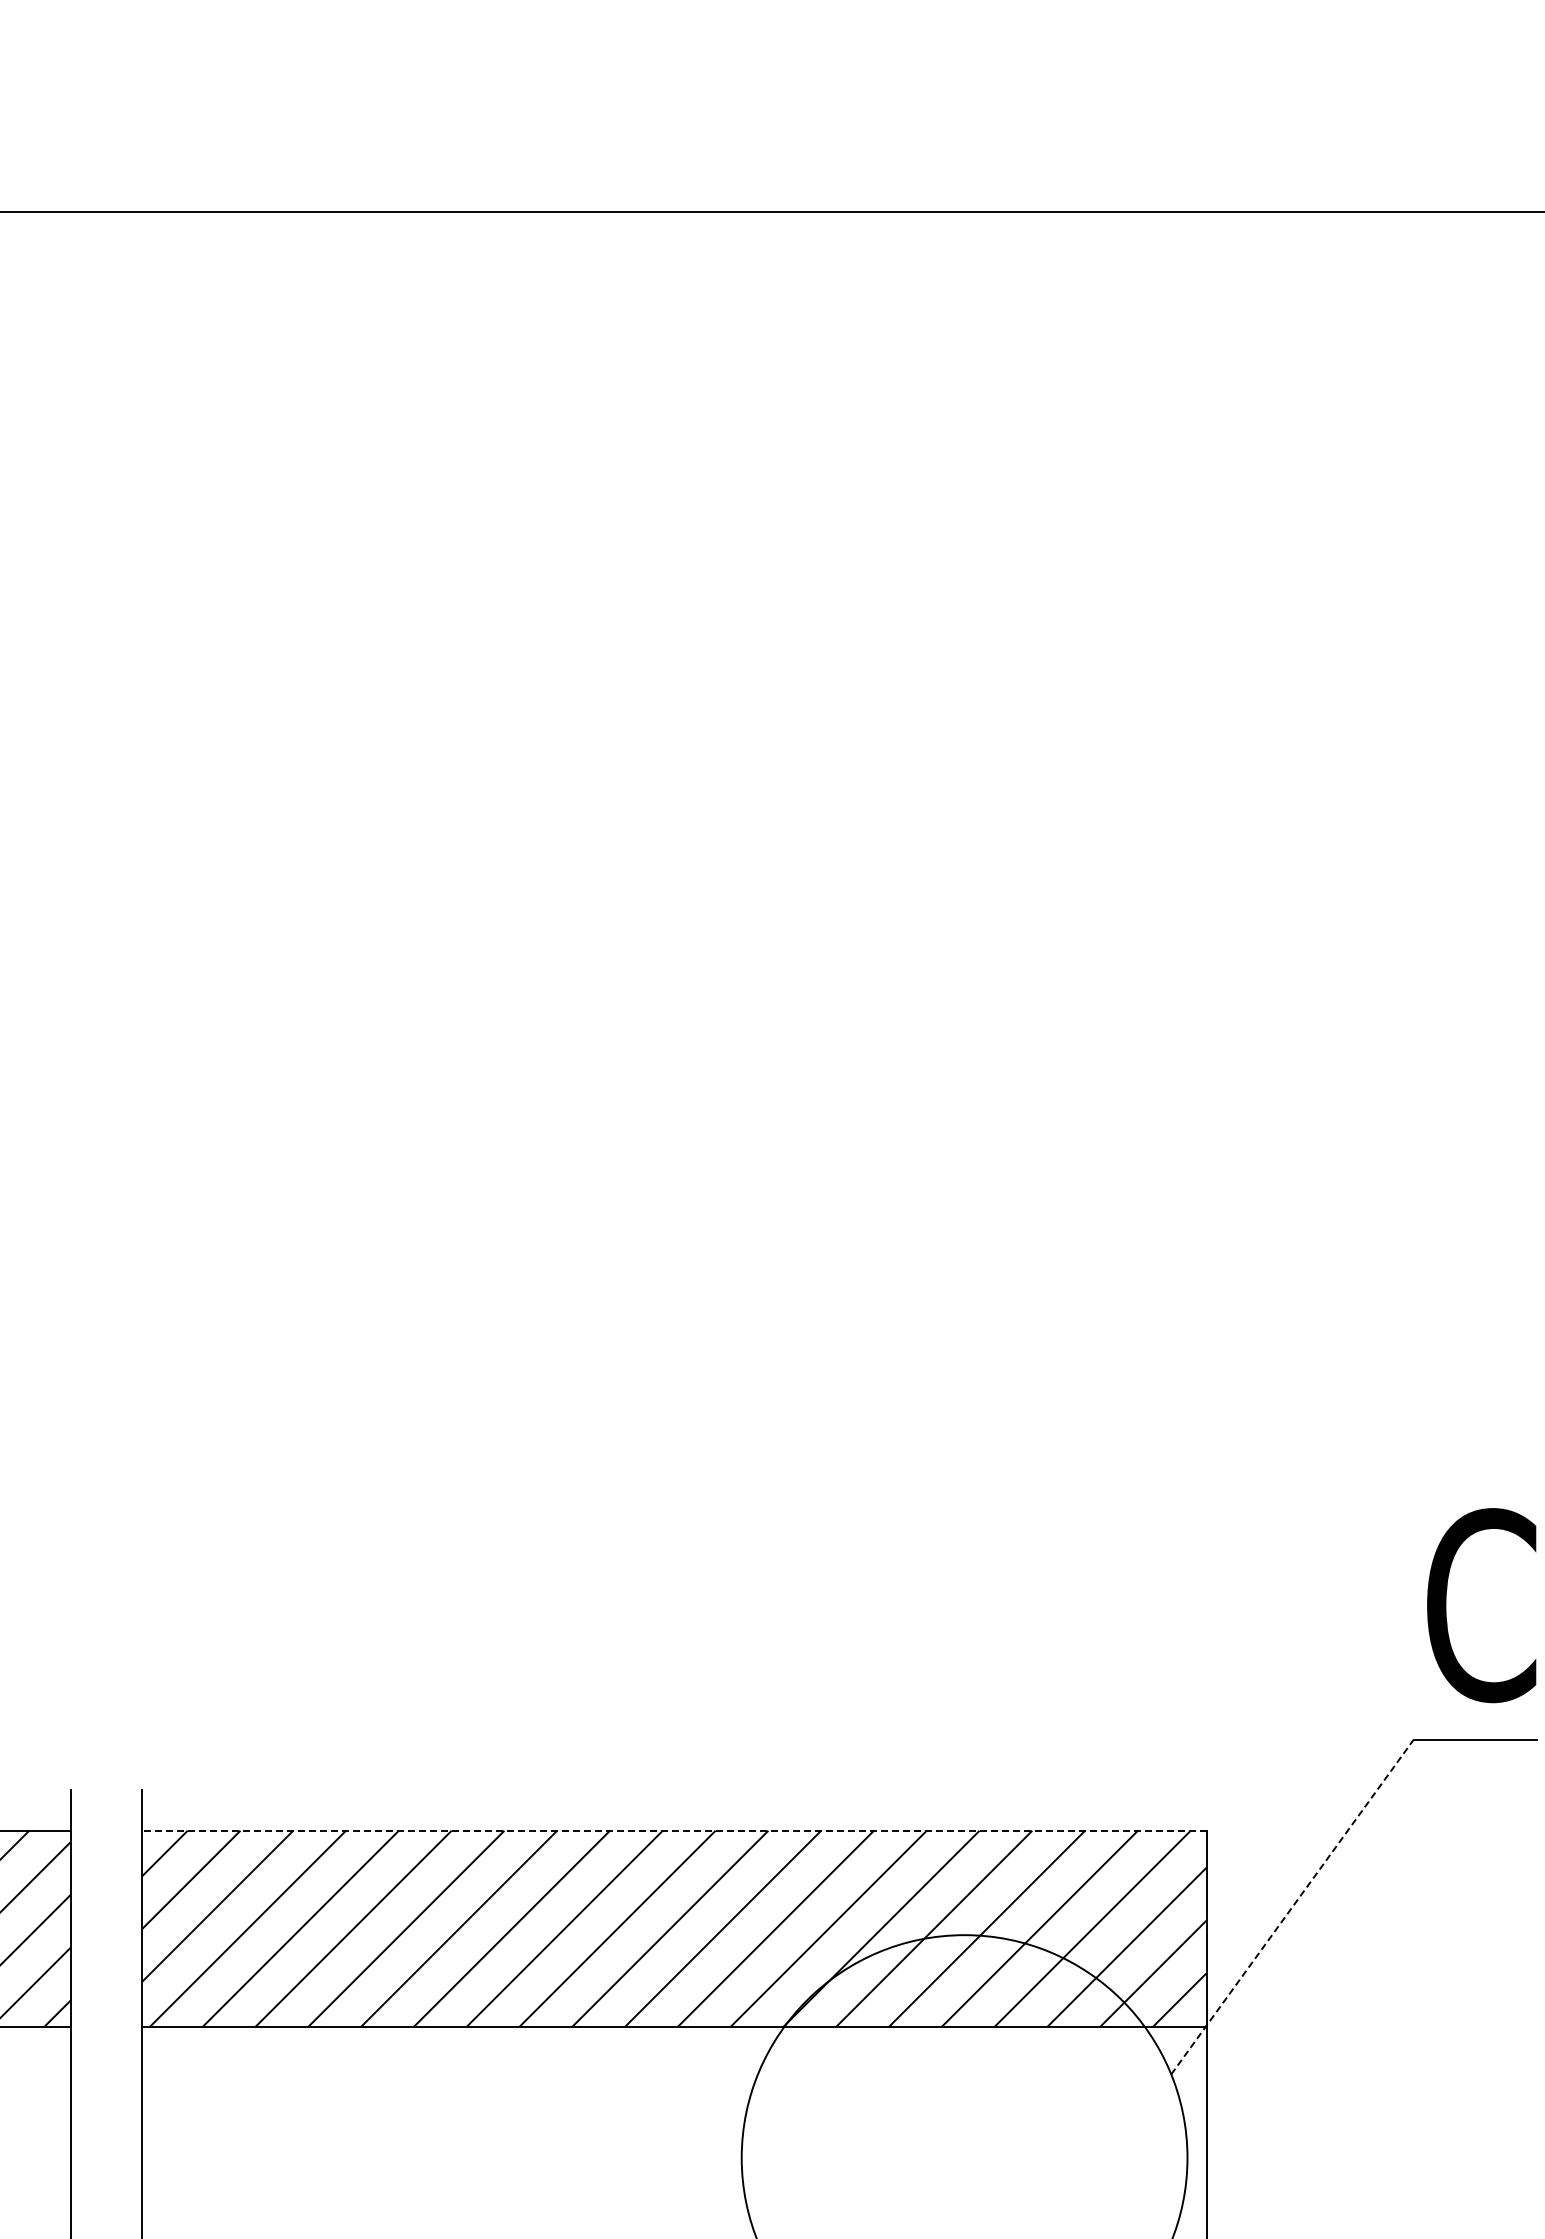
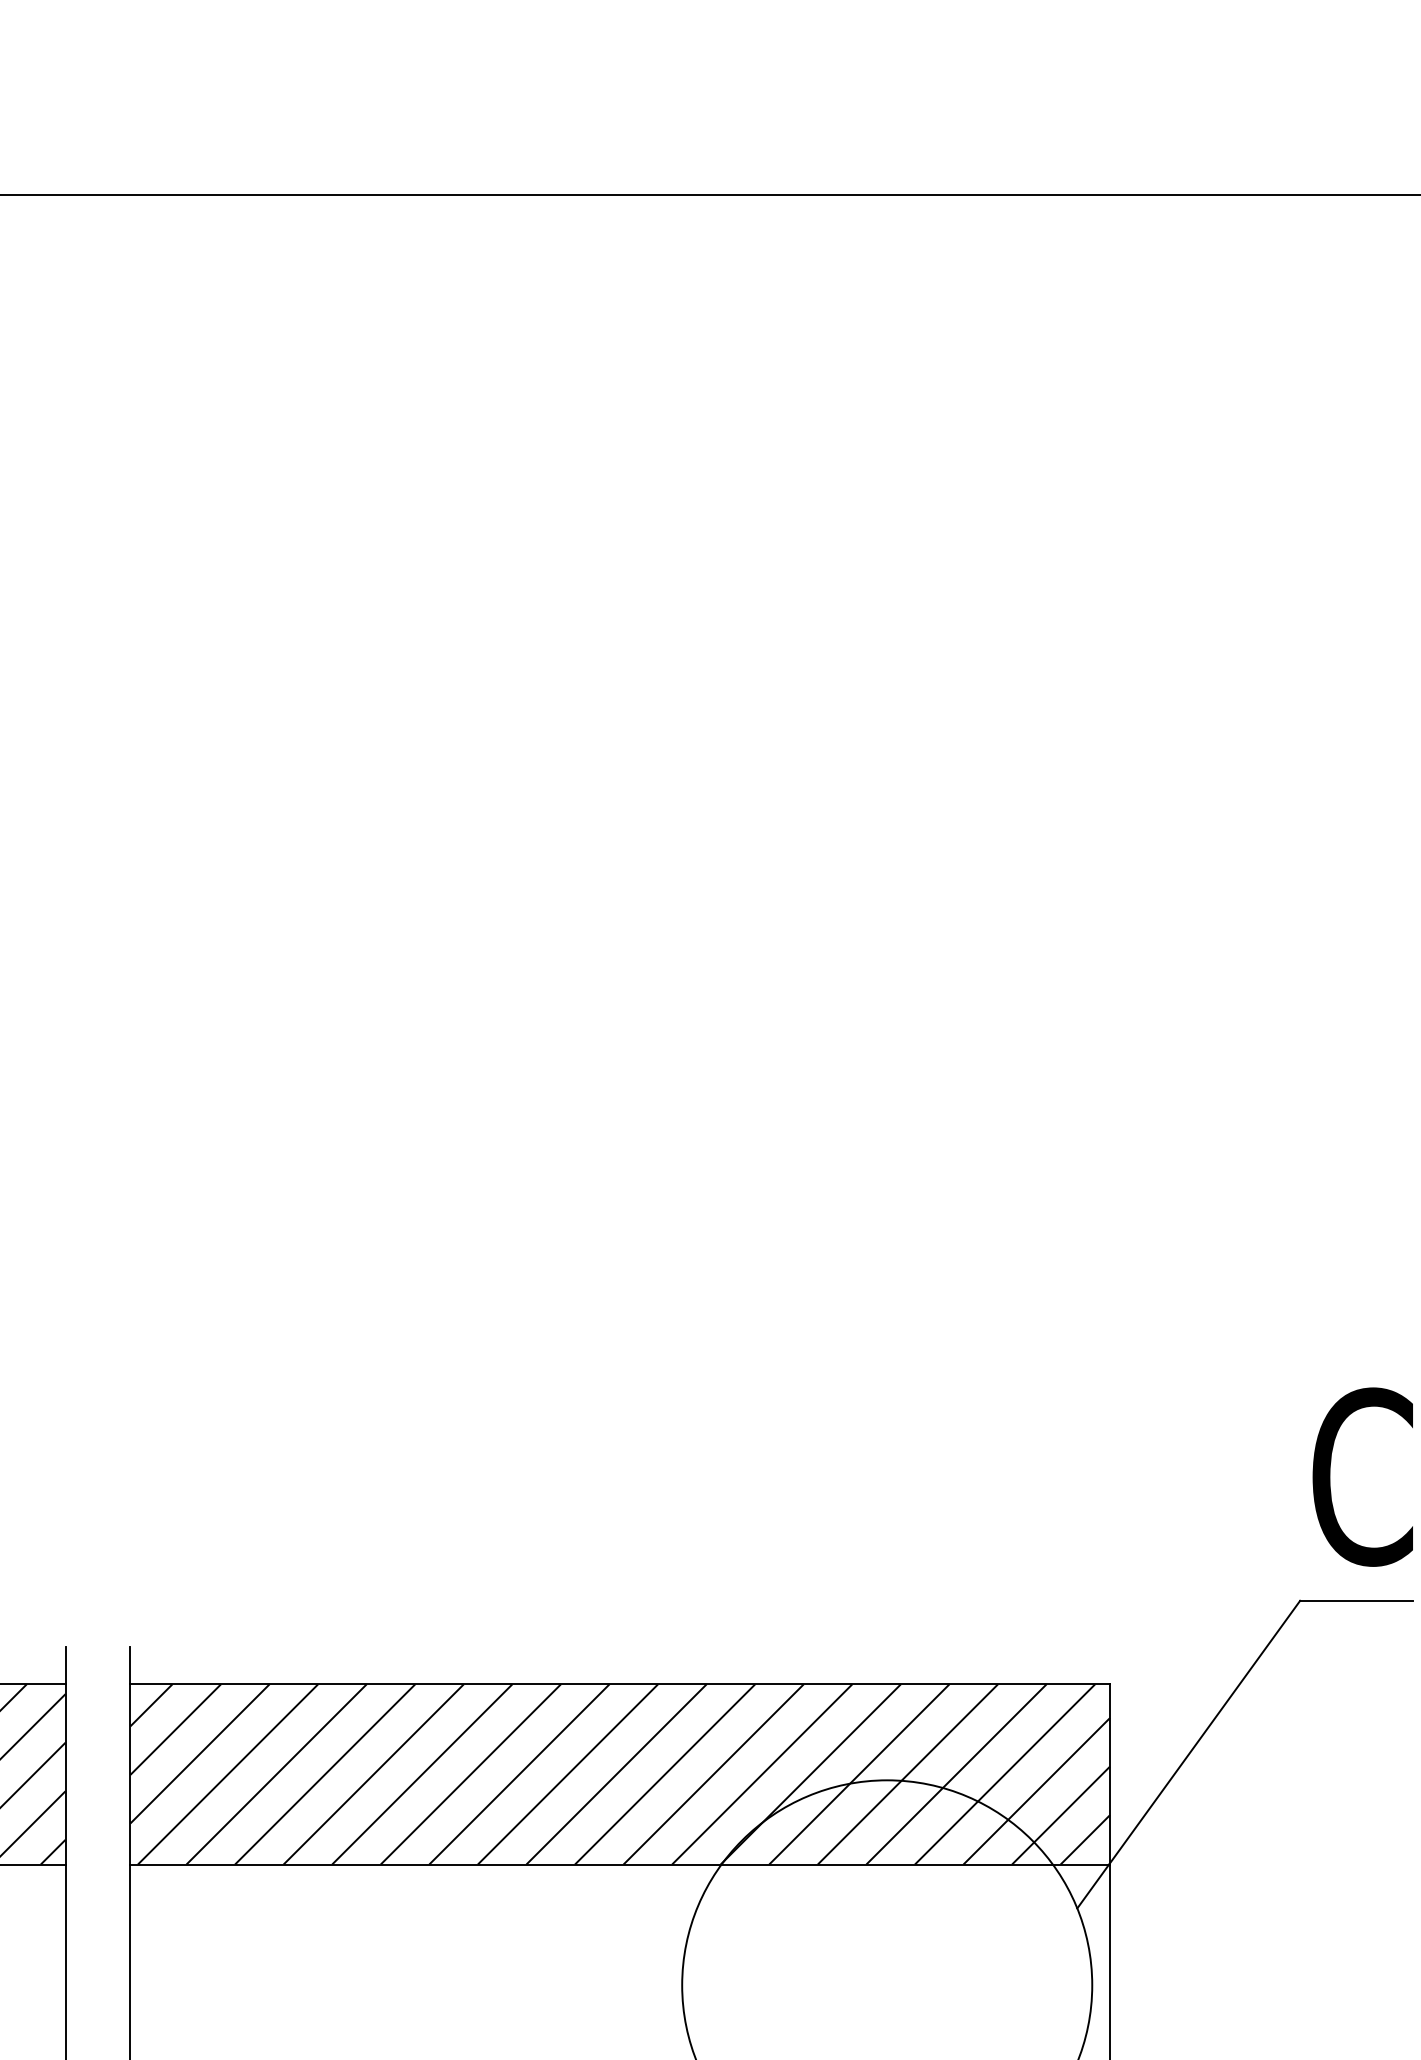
line: (673, 1830) -> (619, 1684), dashed -> solid
line: (1292, 1907) -> (1188, 1754), dashed -> solid

